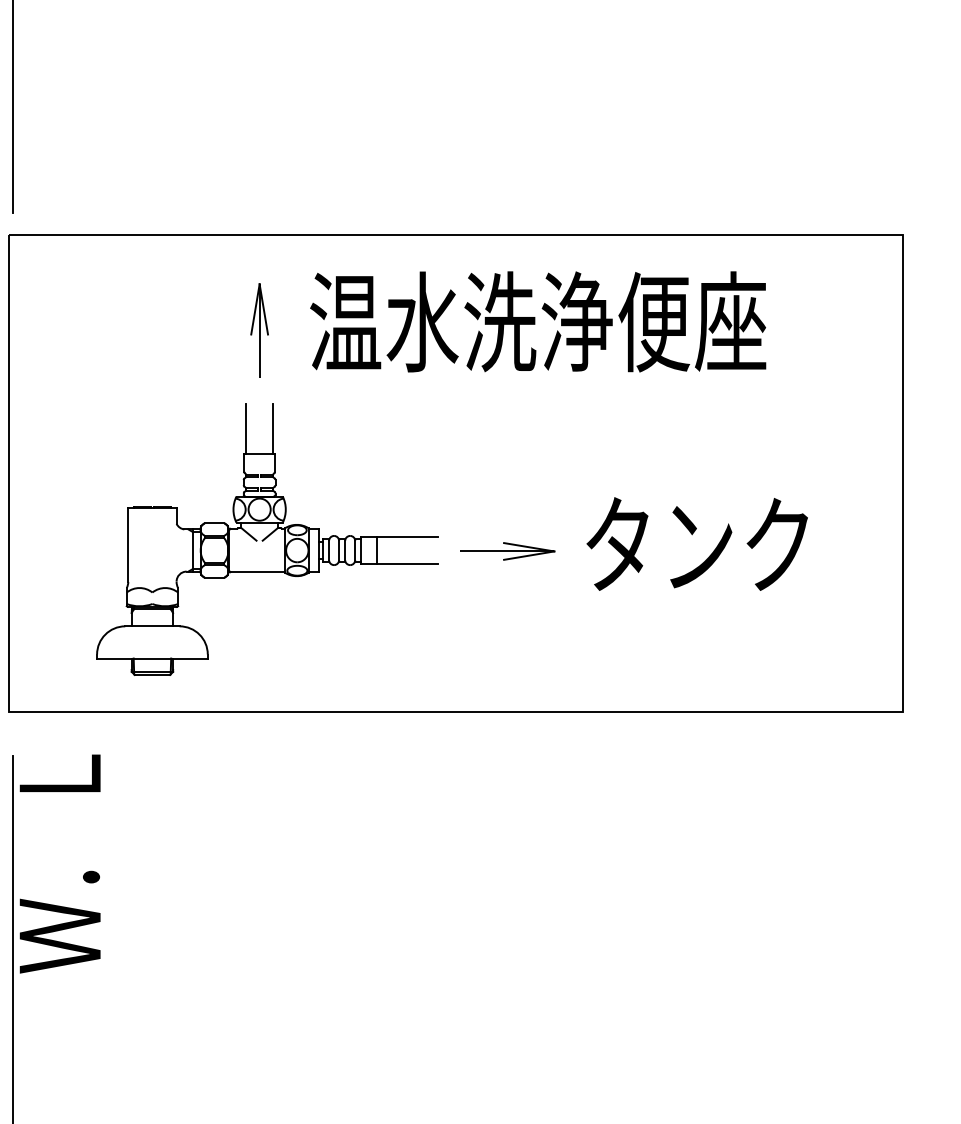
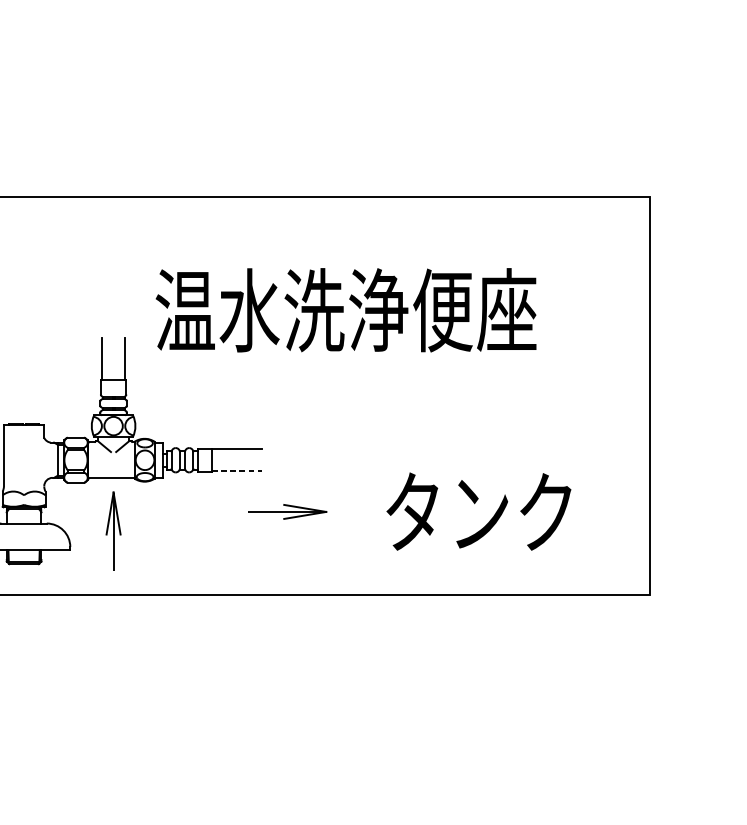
text: (538, 321) -> (346, 309), moved
part: (259, 330) -> (113, 531), moved
text: (696, 543) -> (478, 511), moved
part: (507, 551) -> (287, 511), moved
line: (408, 563) -> (237, 471), solid -> dashed

